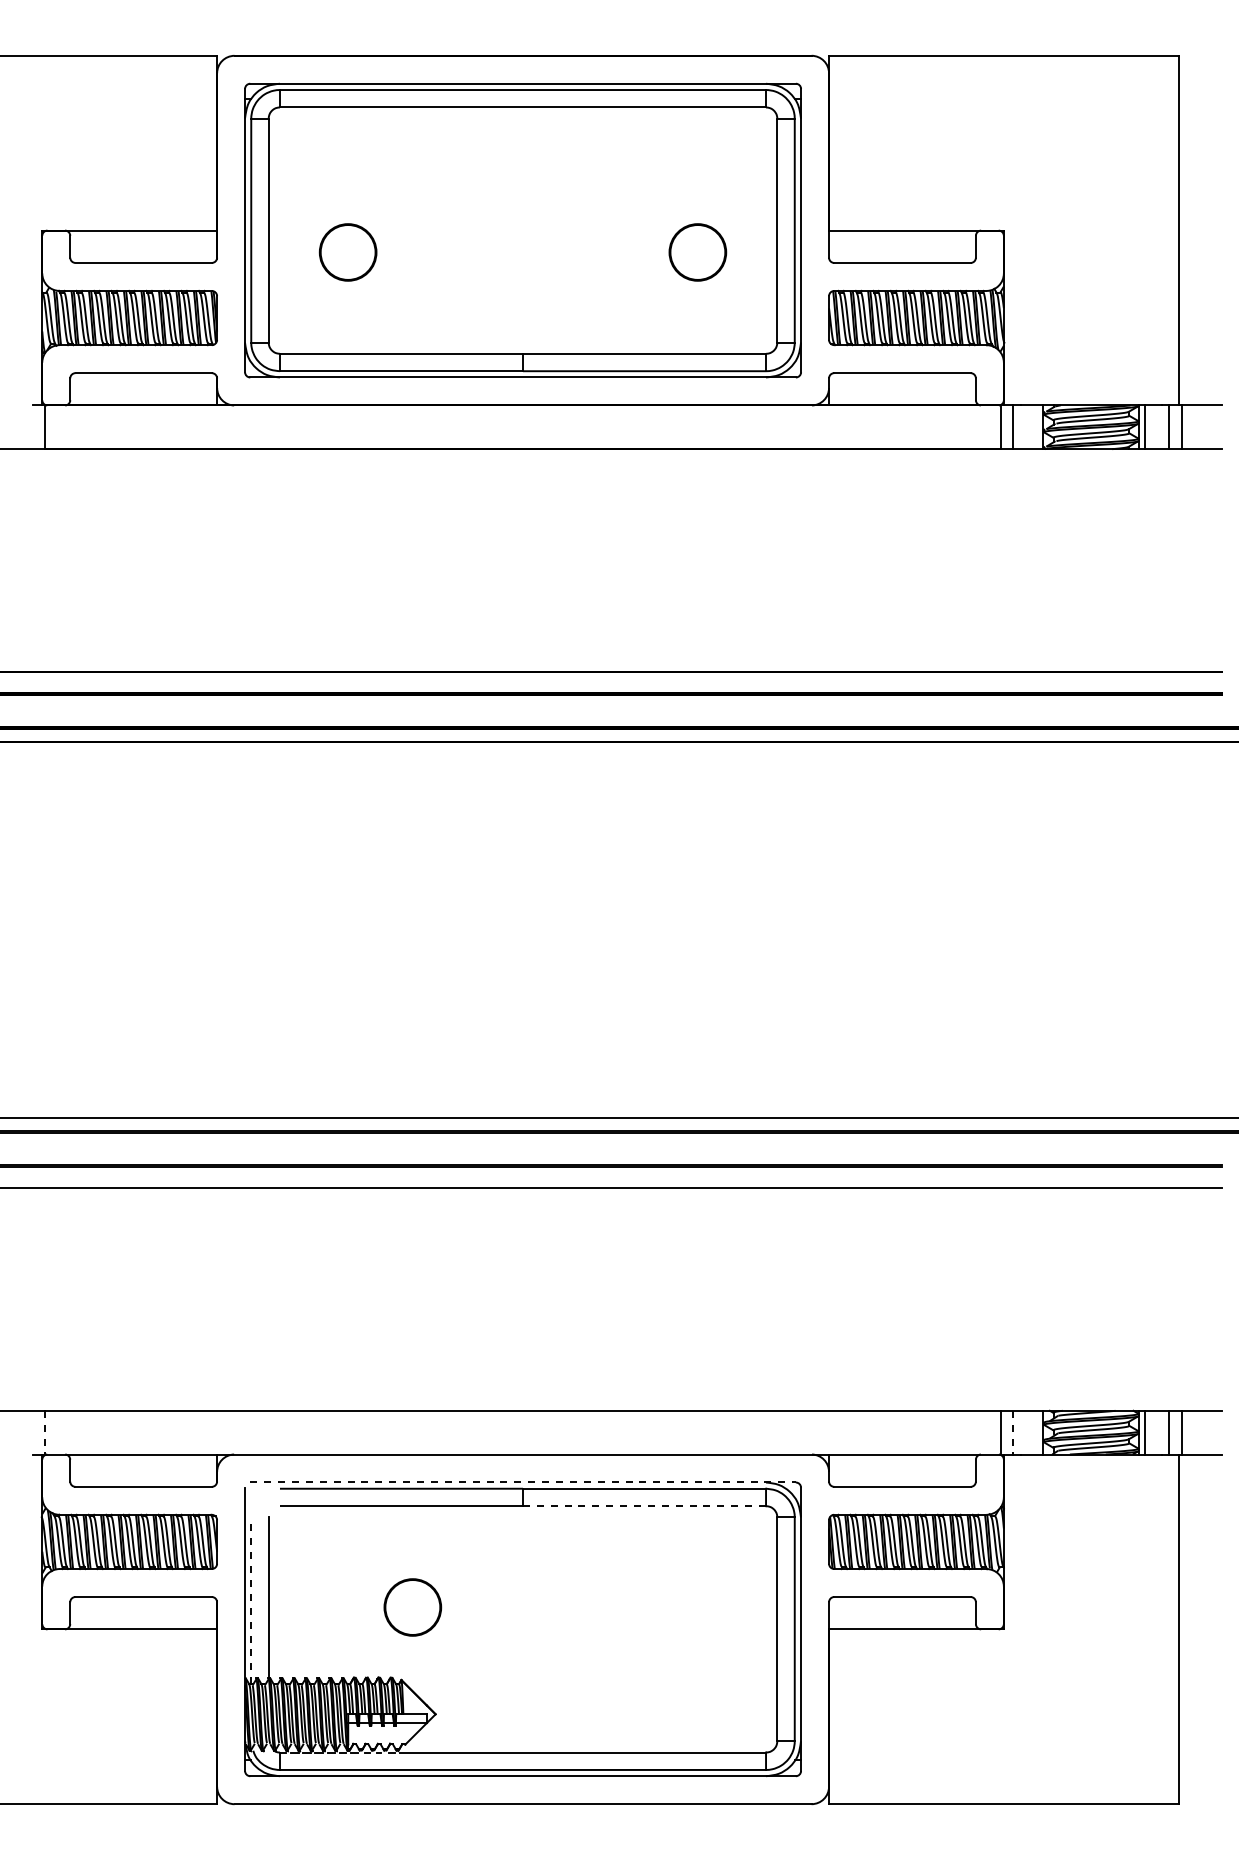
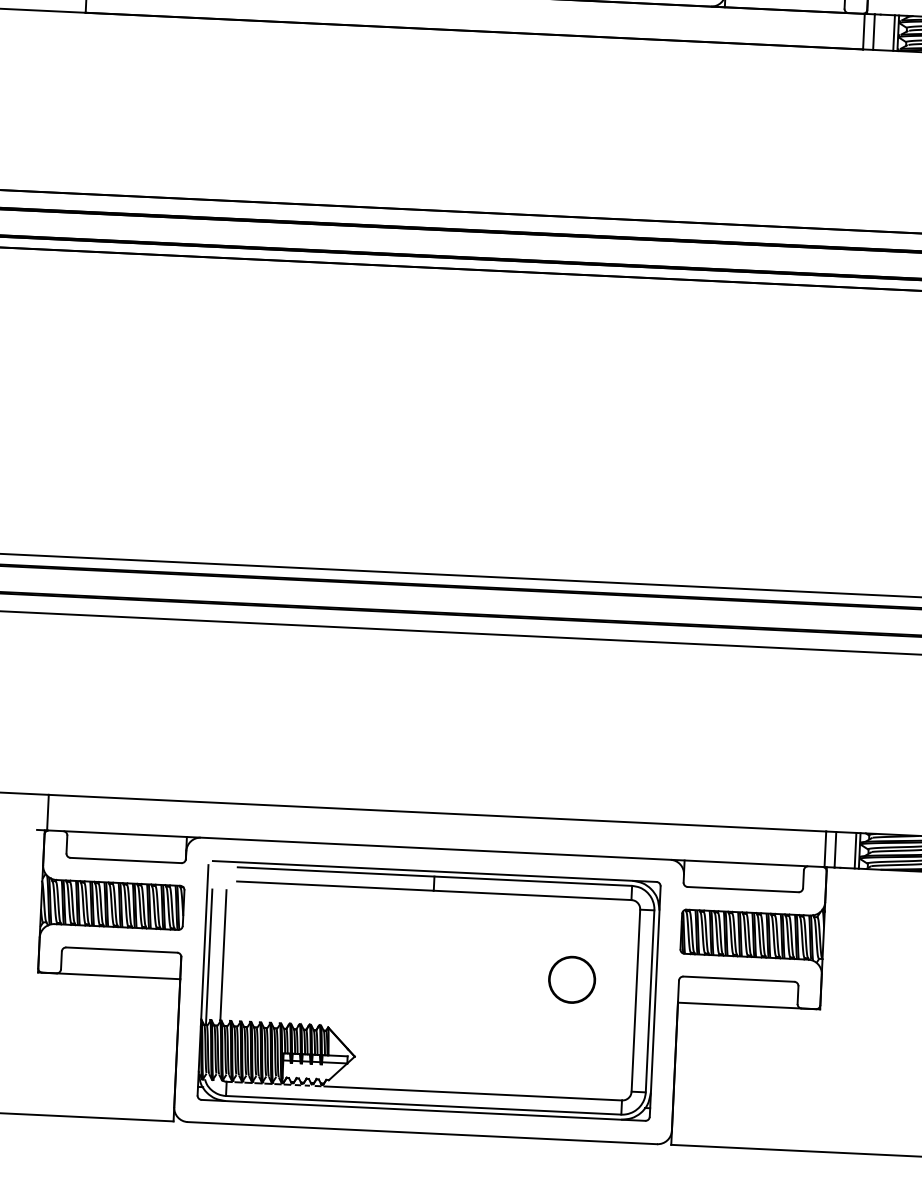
line: (1038, 427) -> (894, 33), added
line: (45, 1432) -> (48, 812), dashed -> solid
line: (1013, 1432) -> (835, 849), dashed -> solid
line: (1038, 1432) -> (855, 850), added
line: (523, 1482) -> (435, 871), dashed -> solid
line: (644, 1506) -> (532, 895), dashed -> solid
line: (251, 1600) -> (209, 957), dashed -> solid
part: (412, 1607) -> (571, 979), moved

